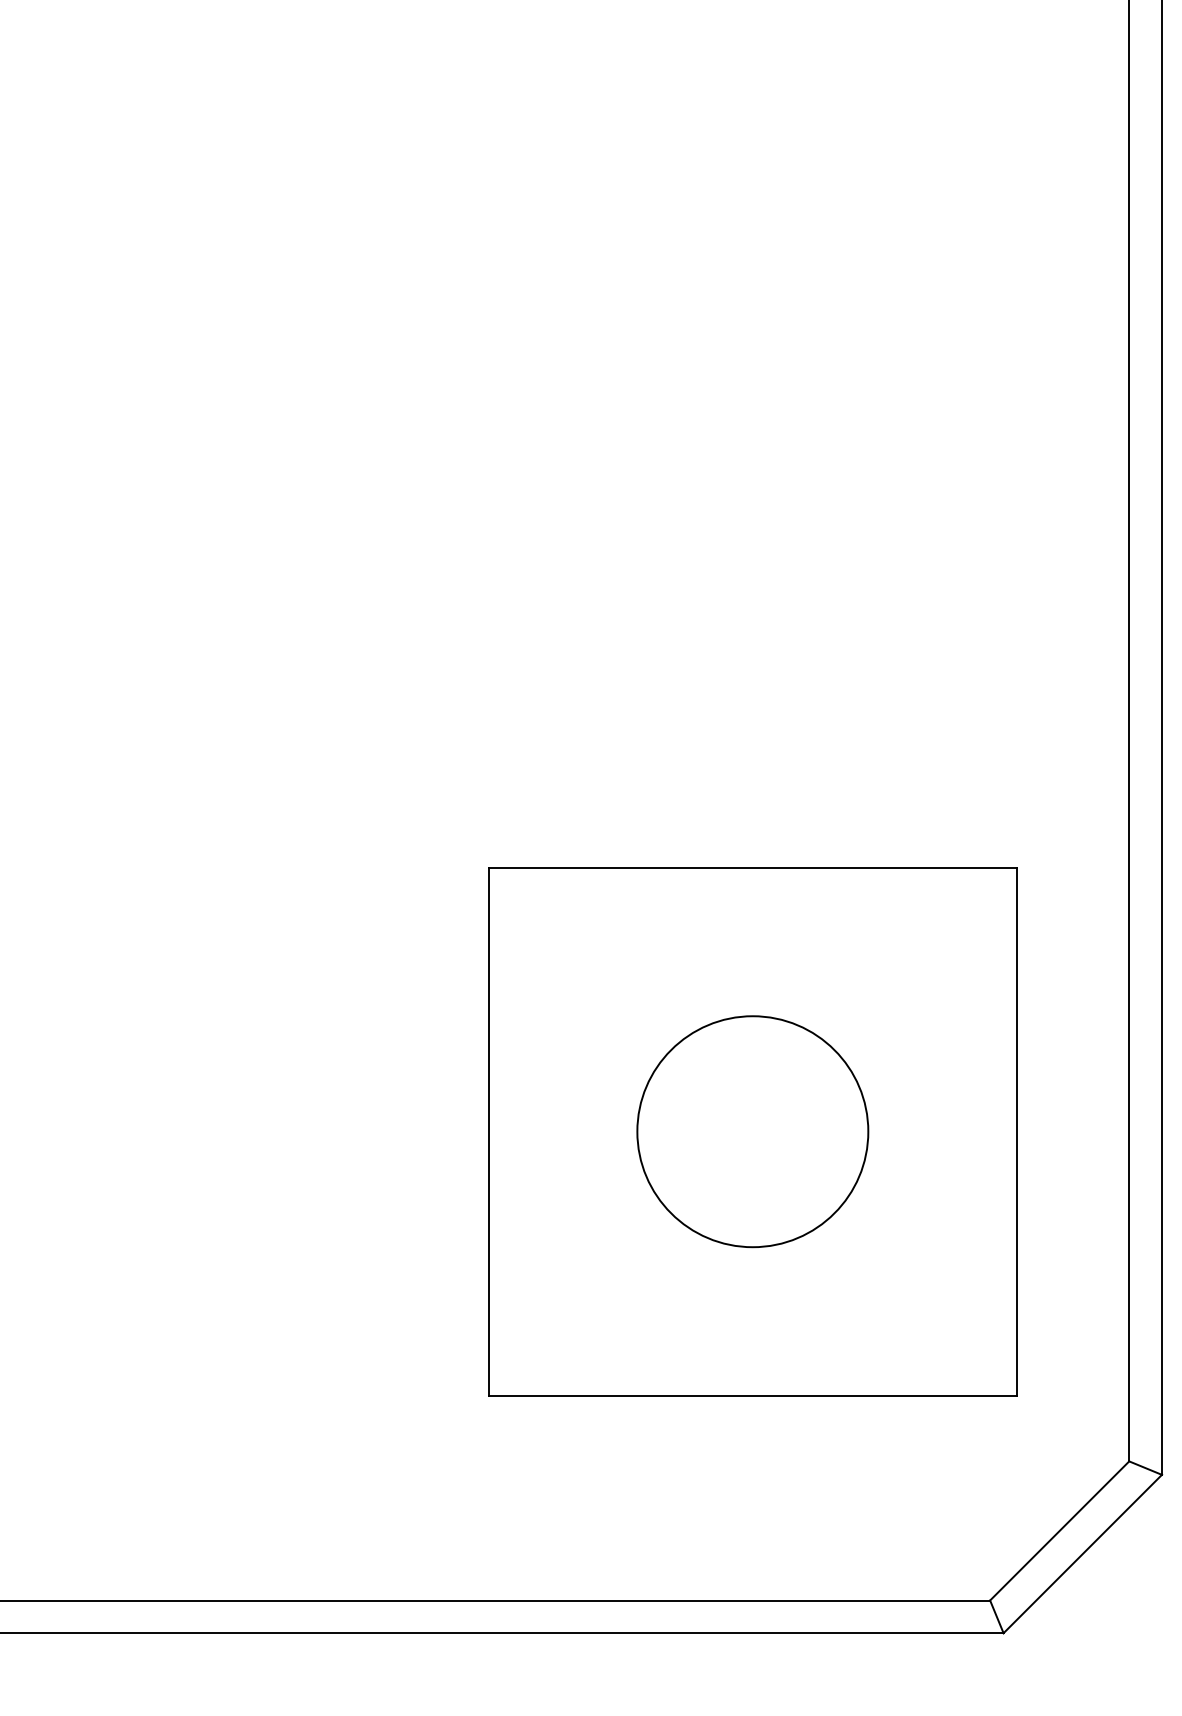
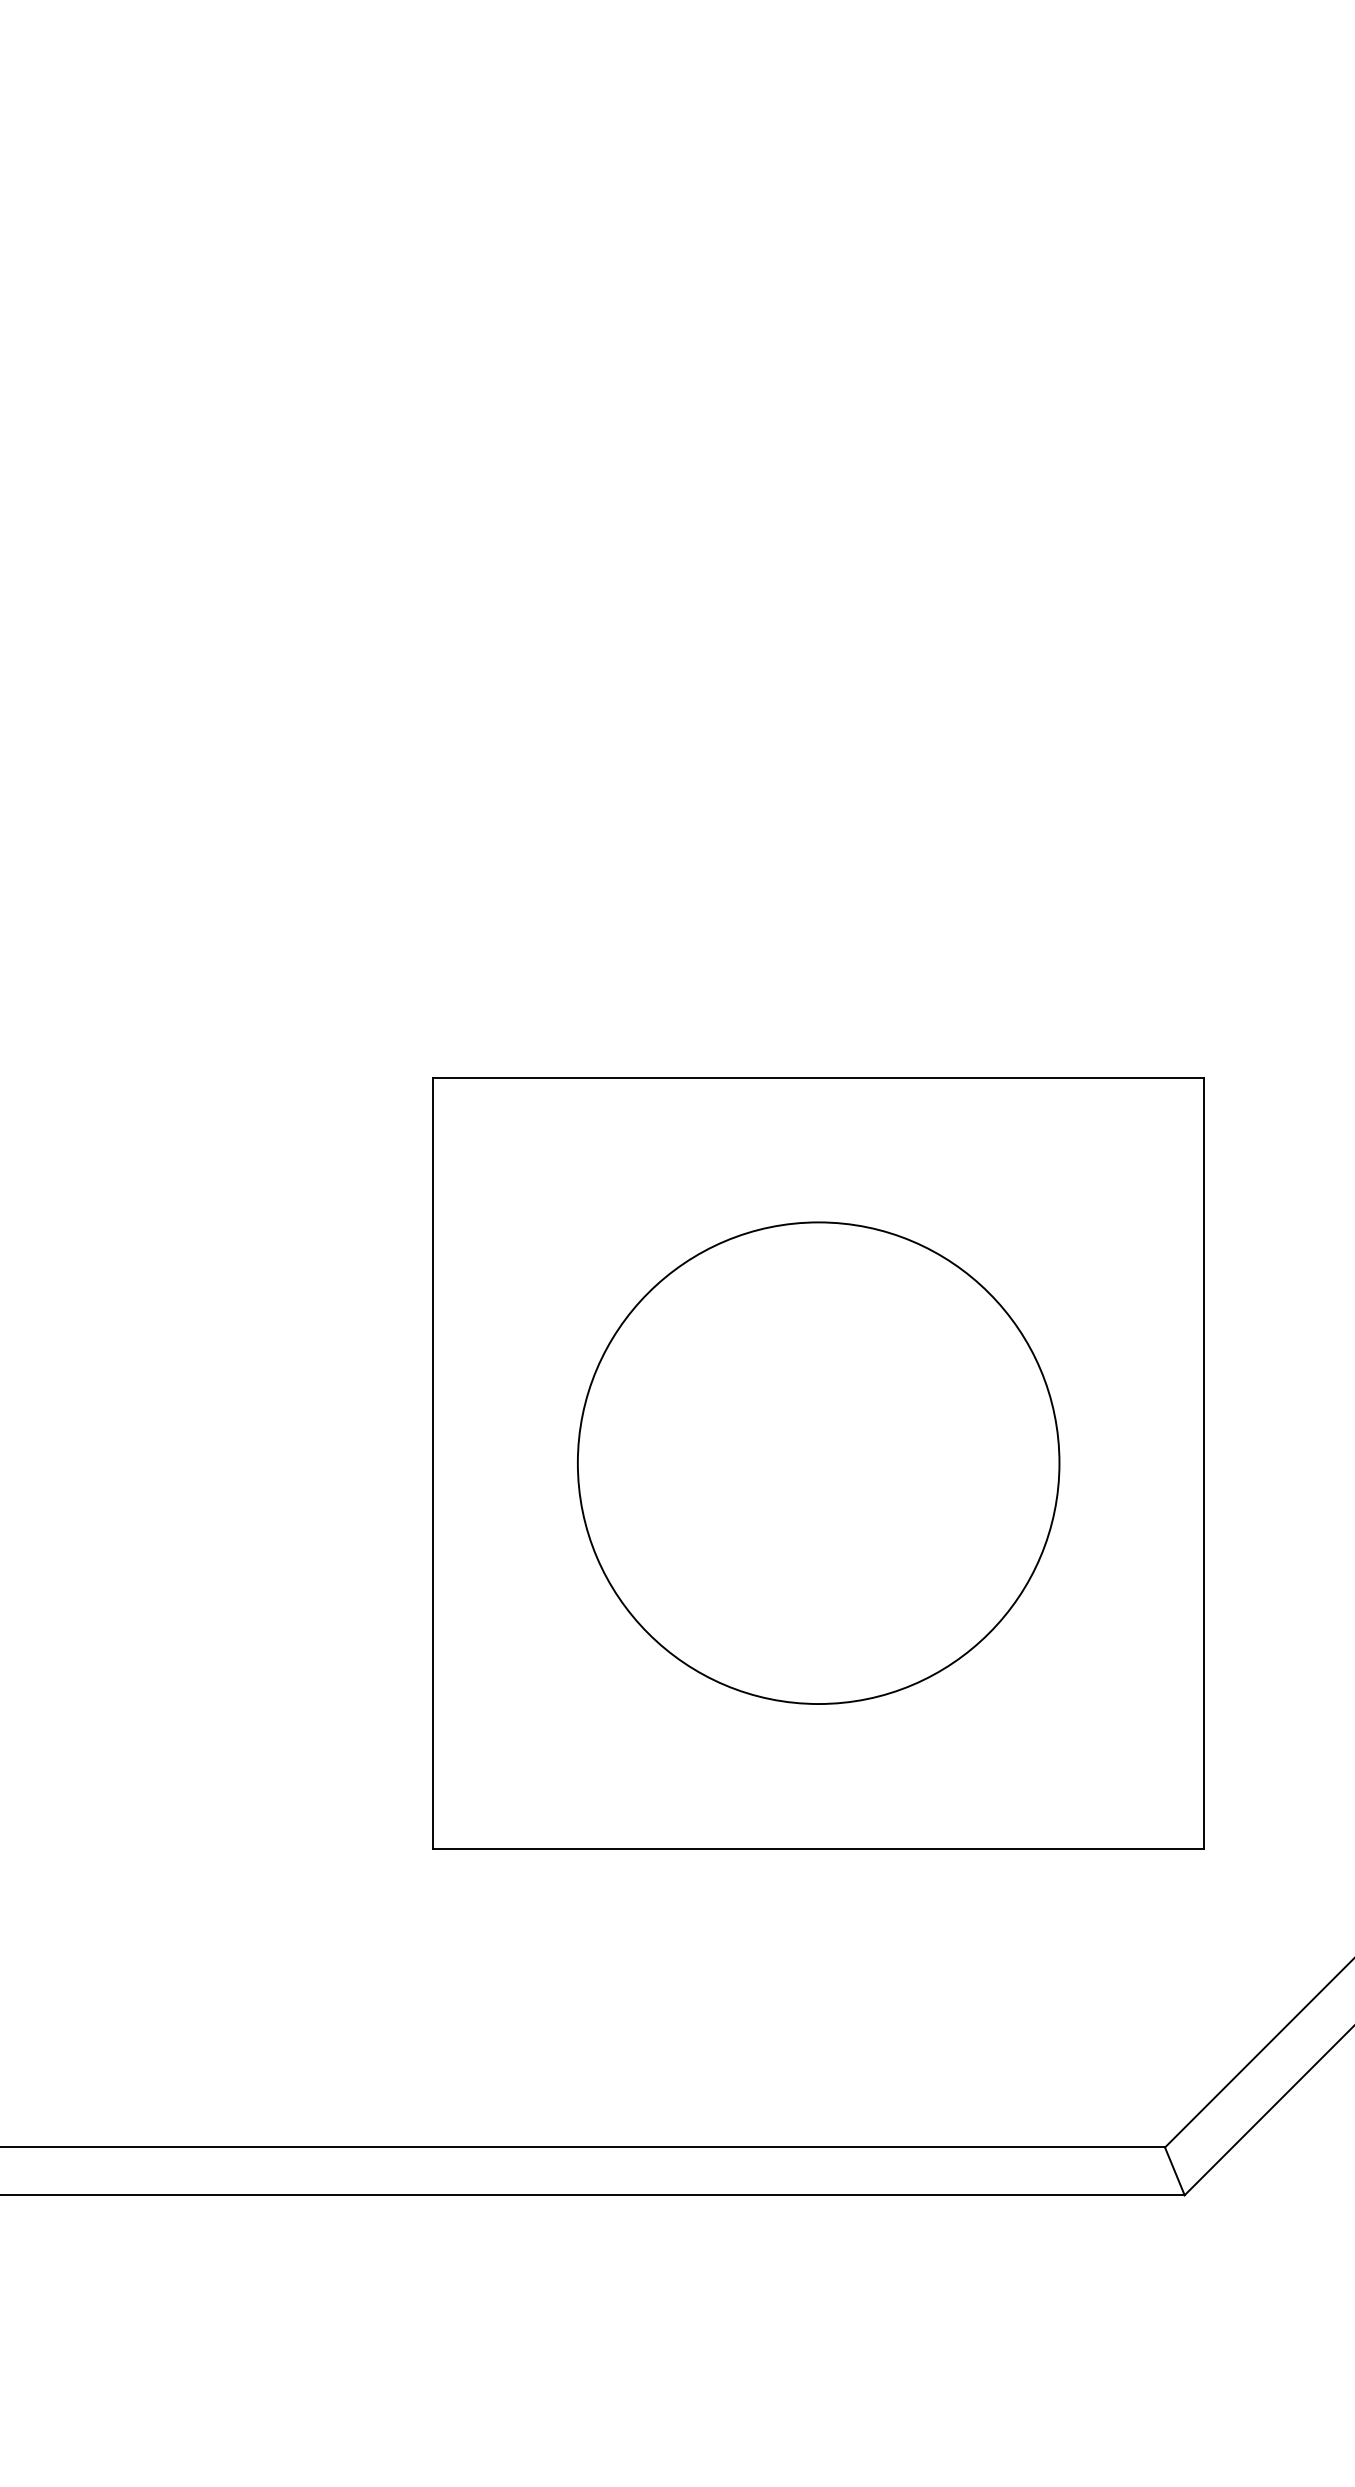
circle: (752, 1131) -> (818, 1462), size x1.43

